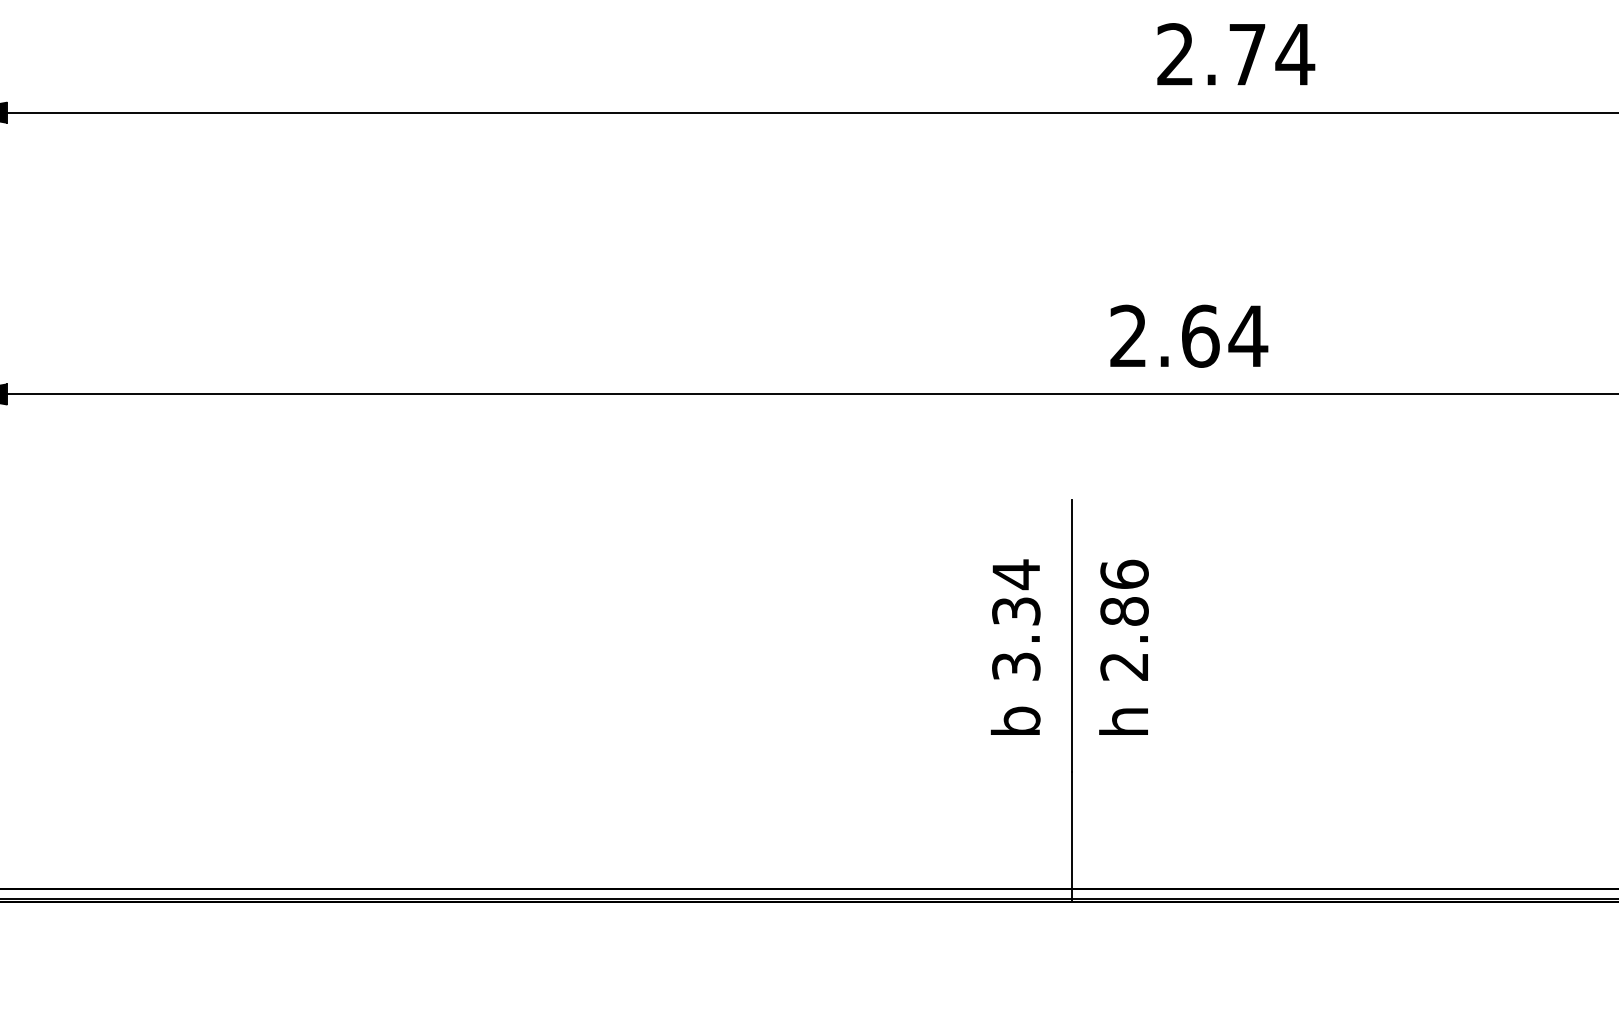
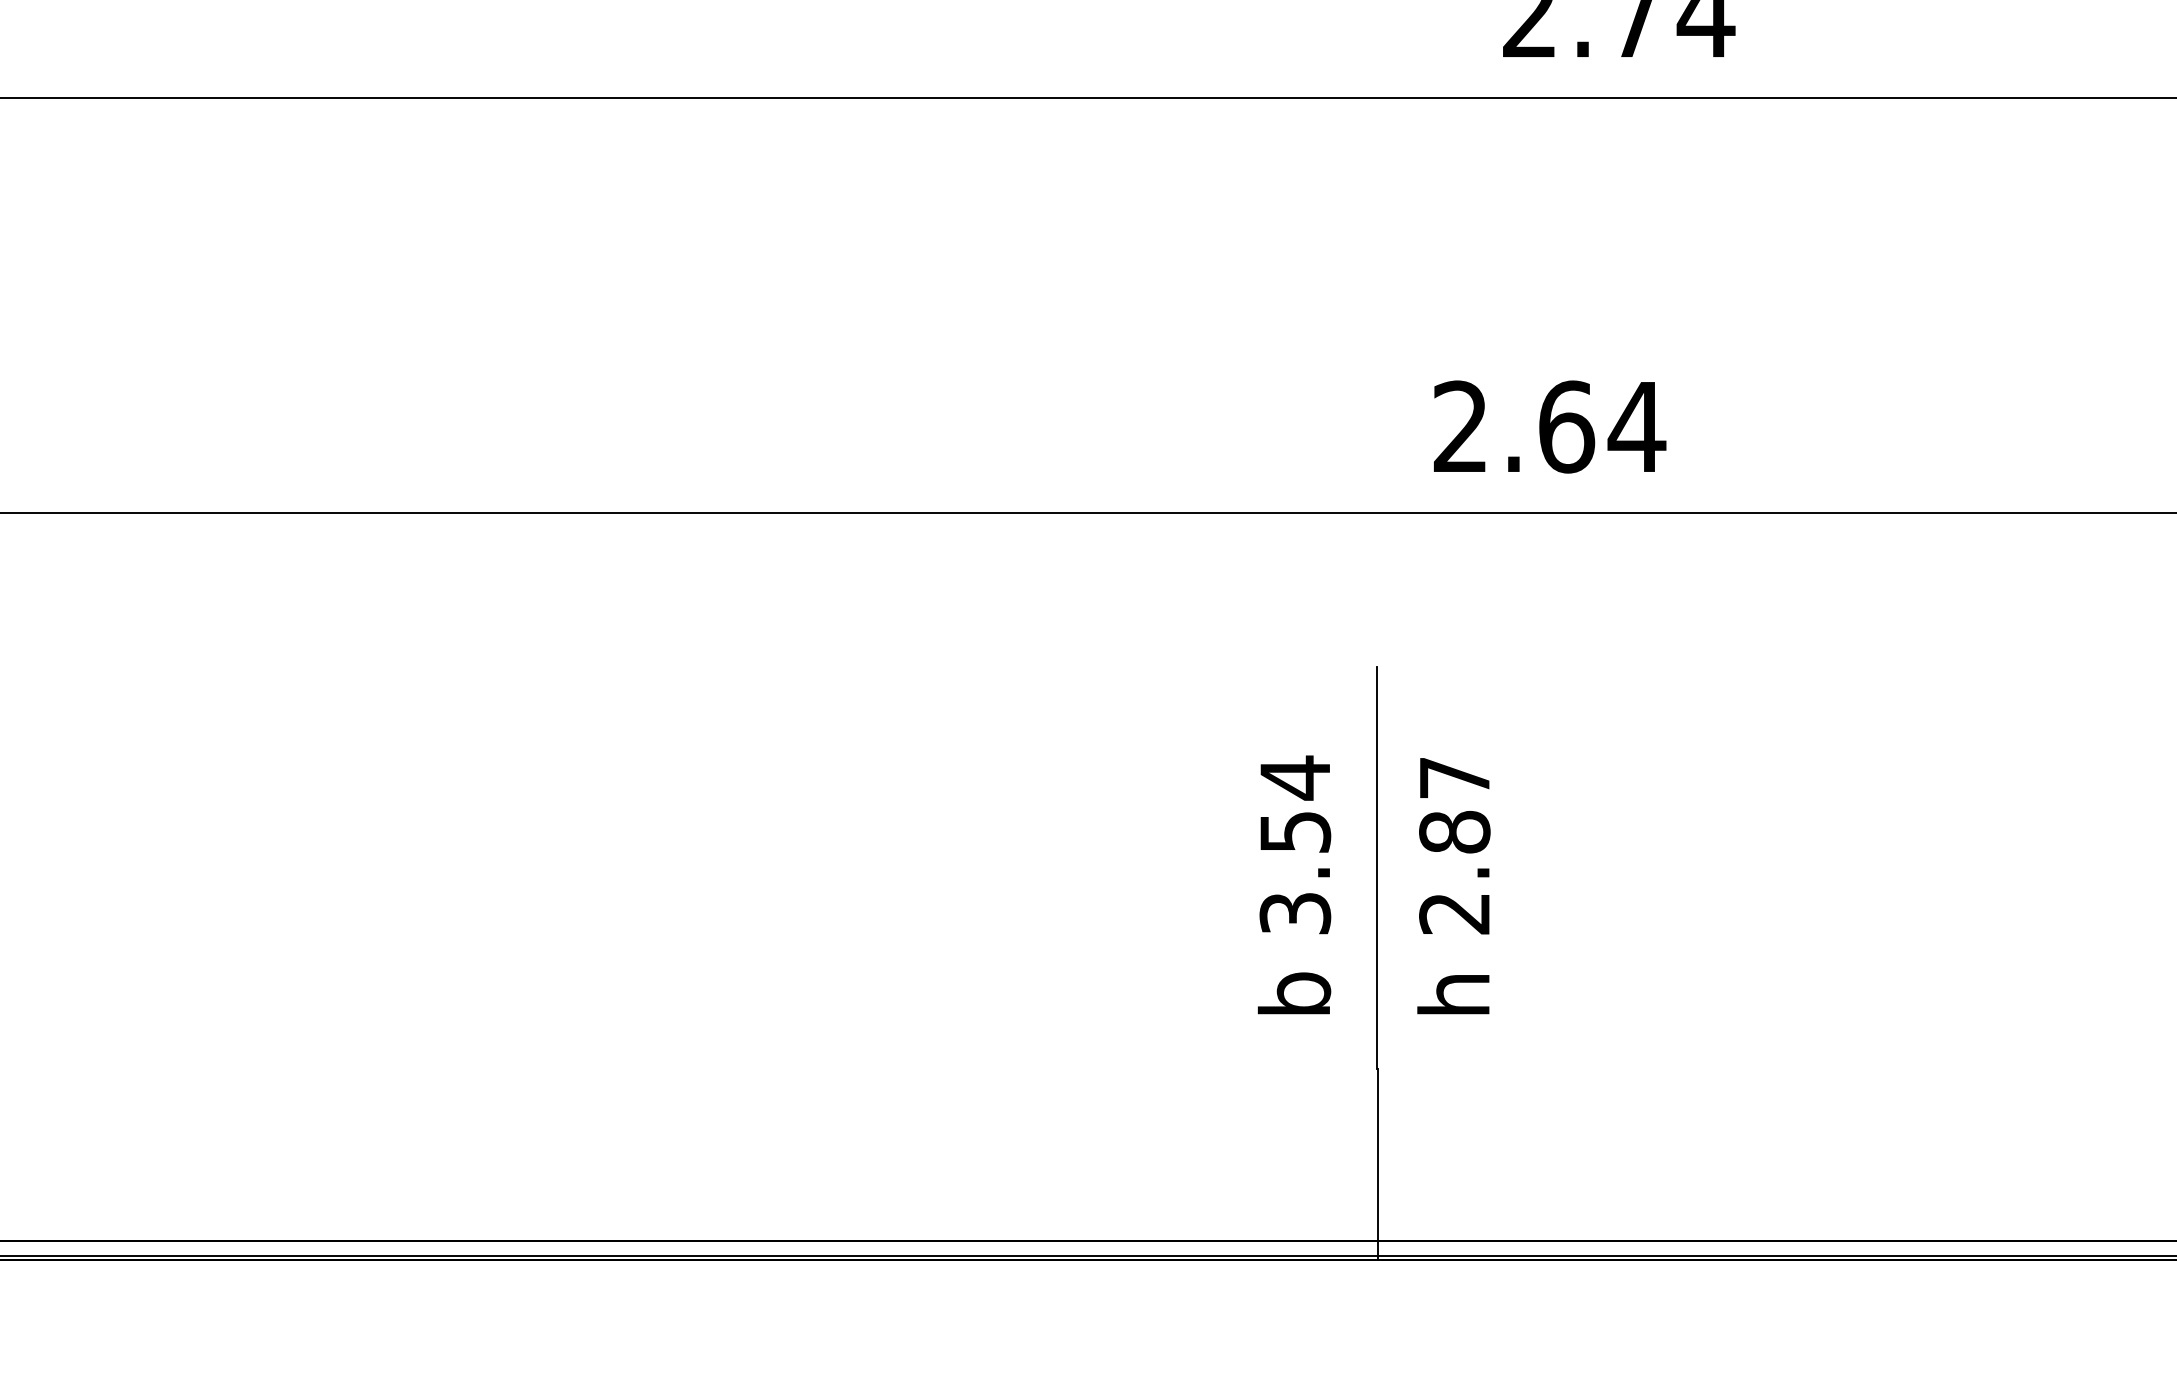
text: (1124, 573) -> (1454, 776), 2.86 -> 2.87
text: (1015, 610) -> (1294, 830), 3.34 -> 3.54

